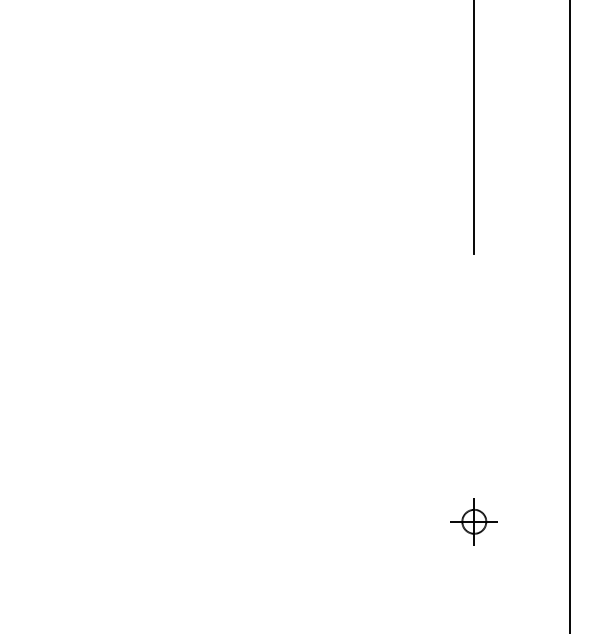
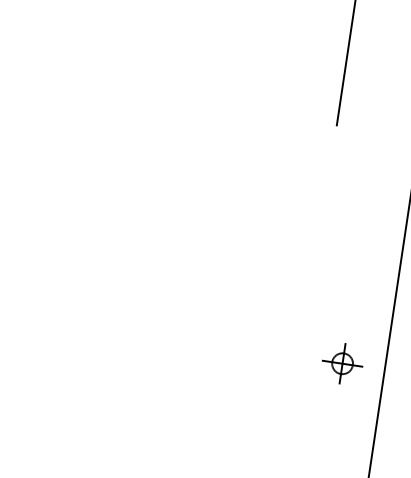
part: (473, 521) -> (341, 363), moved

